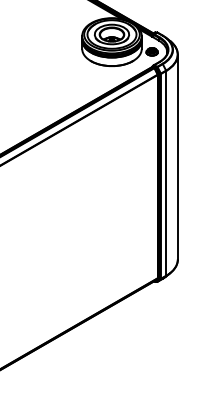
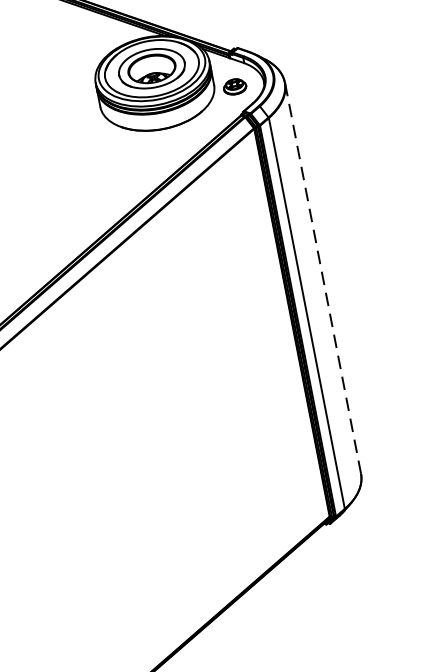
line: (177, 157) -> (322, 279), solid -> dashed

